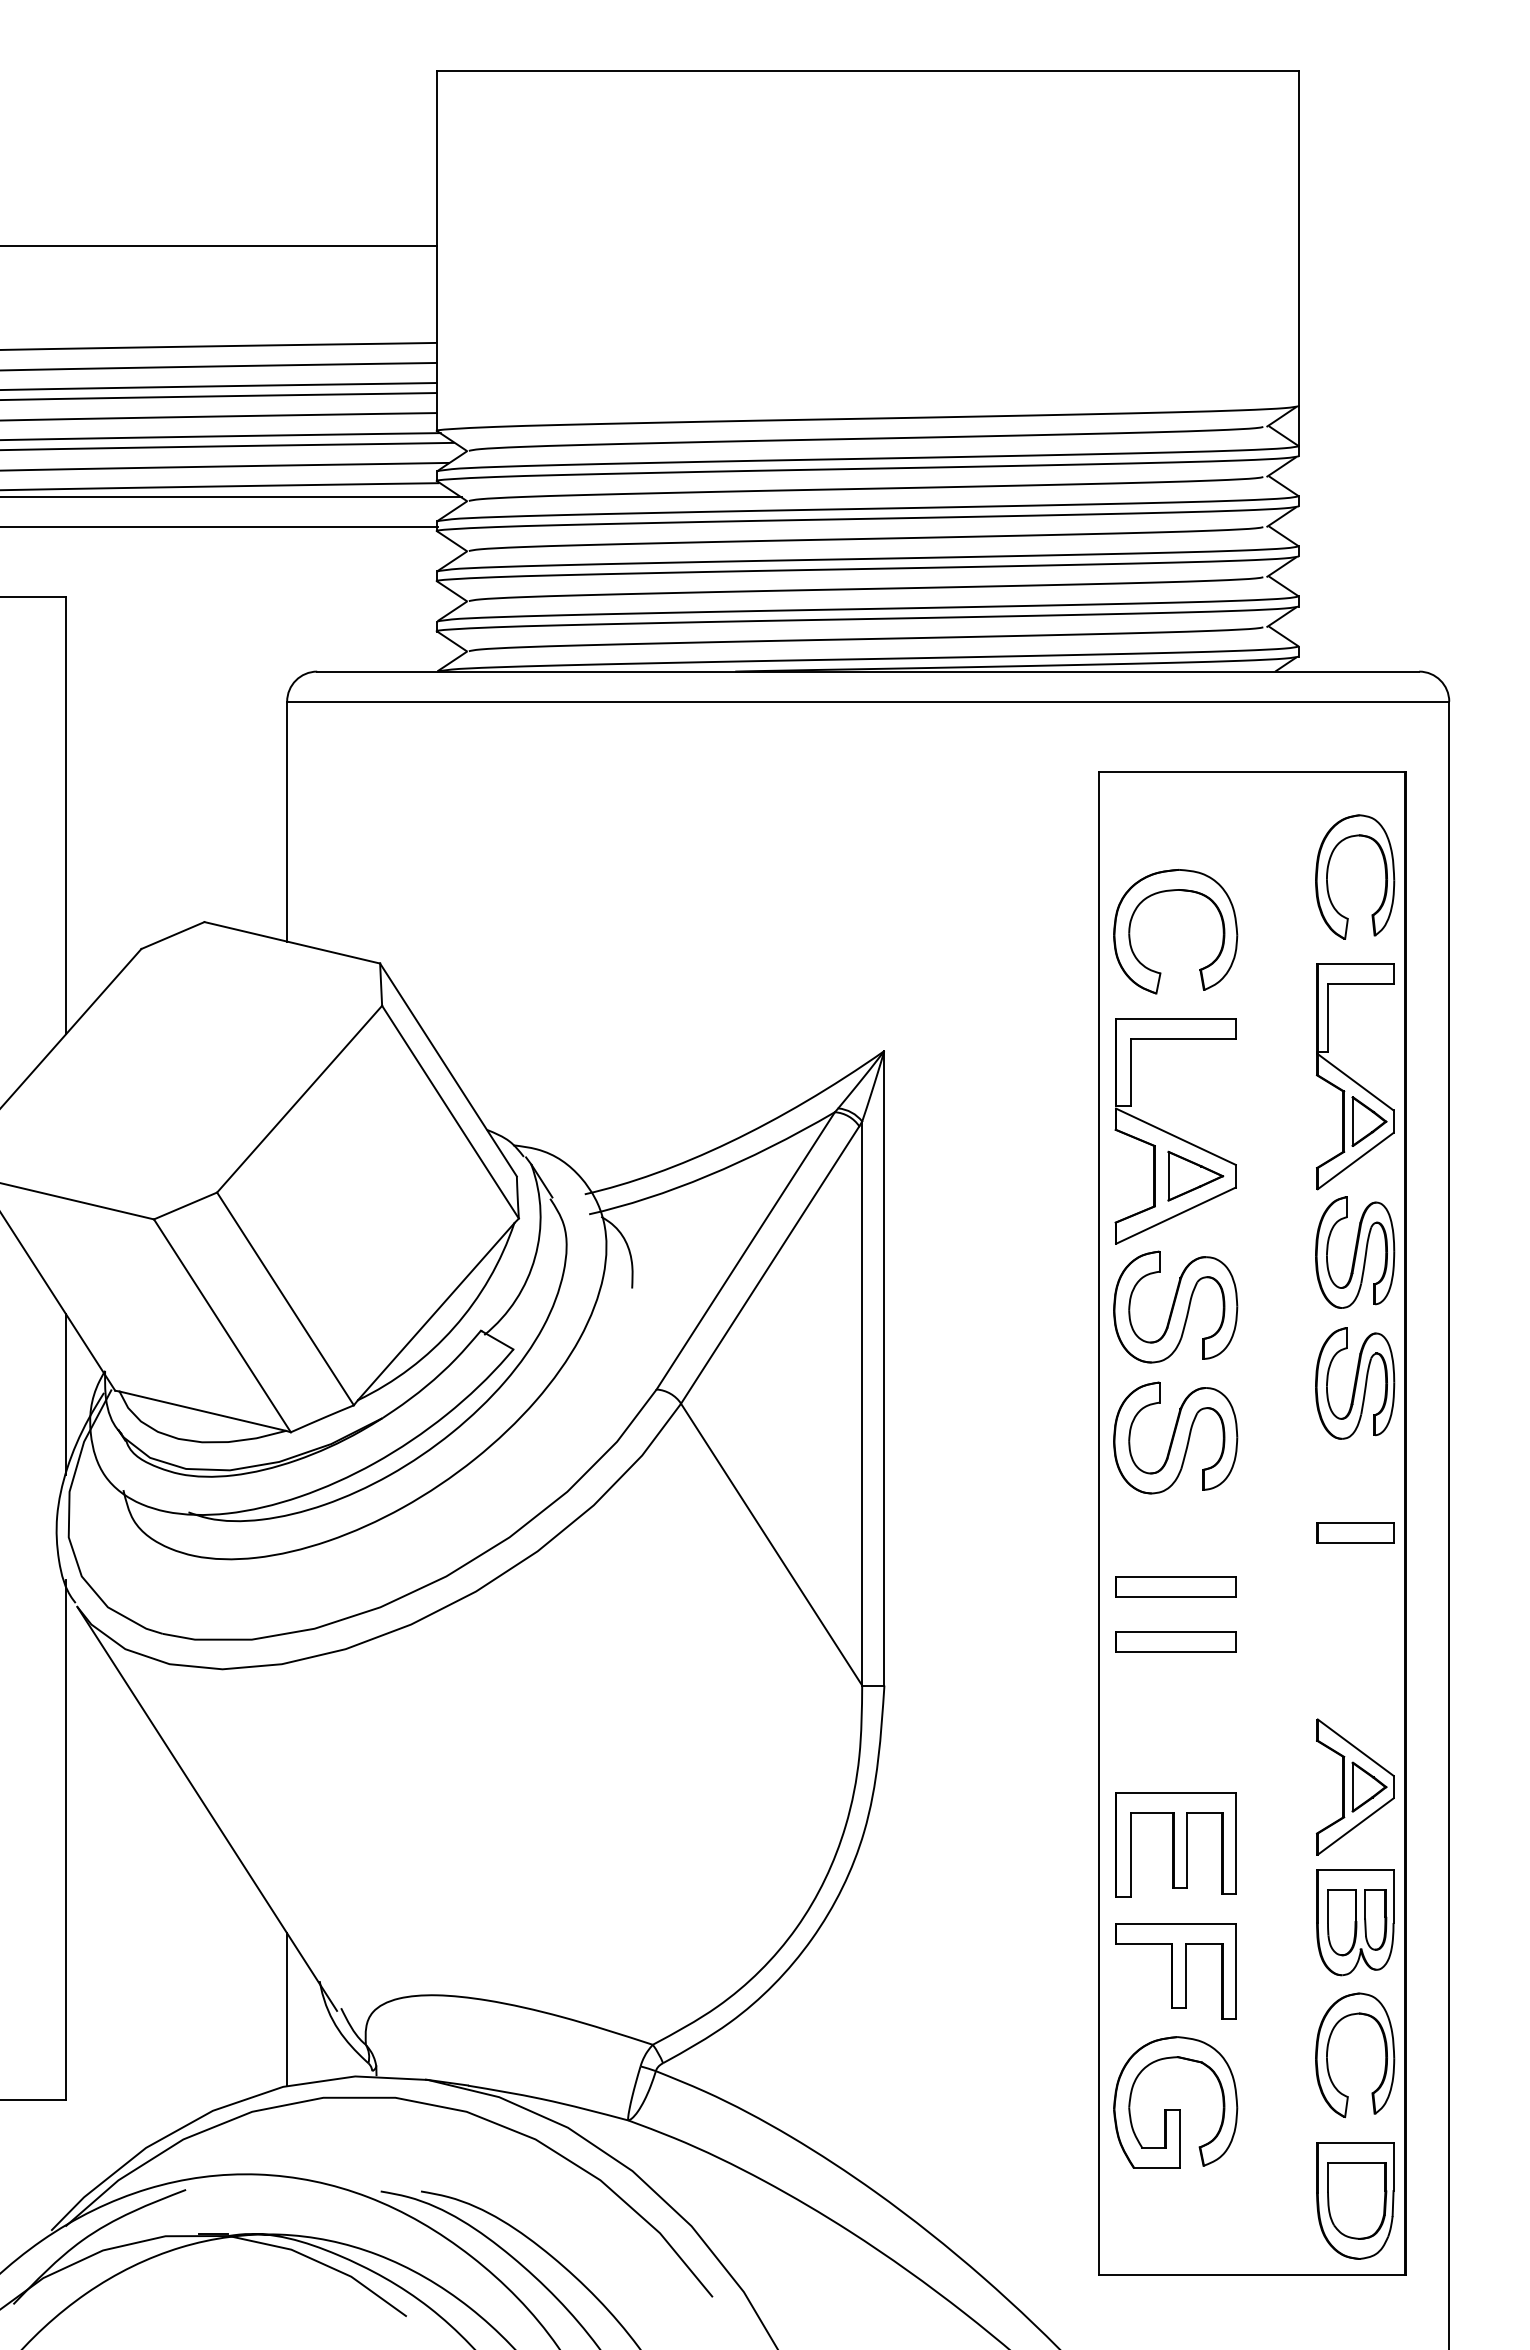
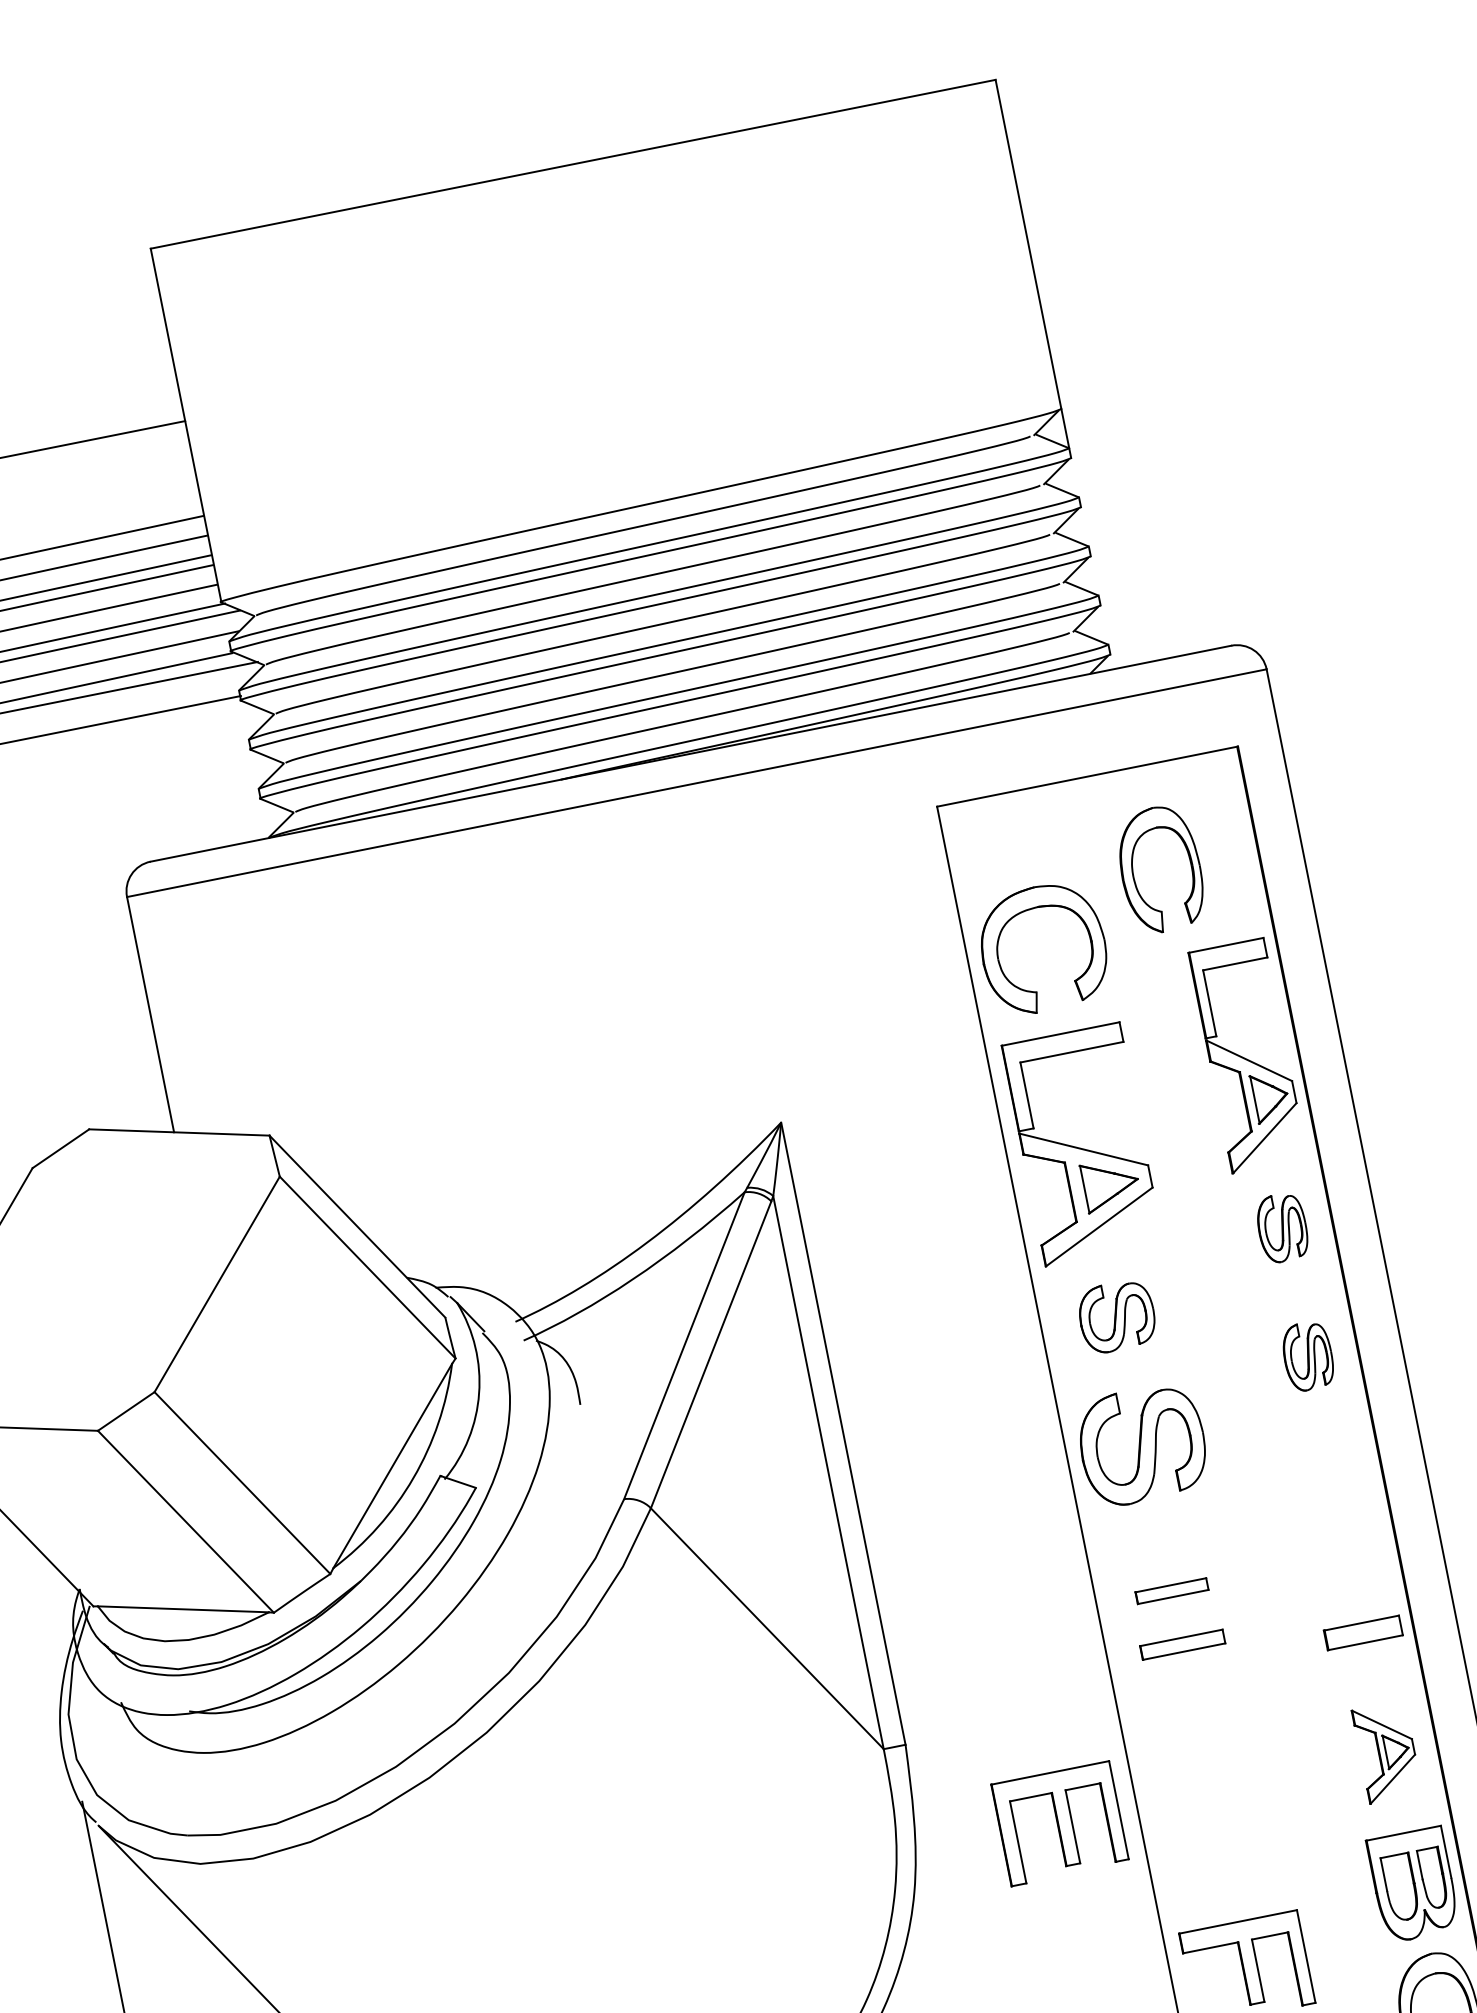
part: (1328, 873) -> (1133, 871), moved
part: (1355, 1252) -> (1282, 1227), size x0.6
part: (1175, 1306) -> (1116, 1316), size x0.6
part: (1355, 1383) -> (1308, 1356), size x0.6
line: (65, 1394) -> (45, 1619), removed
part: (1355, 1532) -> (1363, 1632), moved
part: (1175, 1586) -> (1171, 1590), size x0.6
part: (1175, 1641) -> (1182, 1644), size x0.7
part: (1355, 1786) -> (1387, 1751), size x0.7
part: (1175, 1844) -> (1059, 1823), moved

